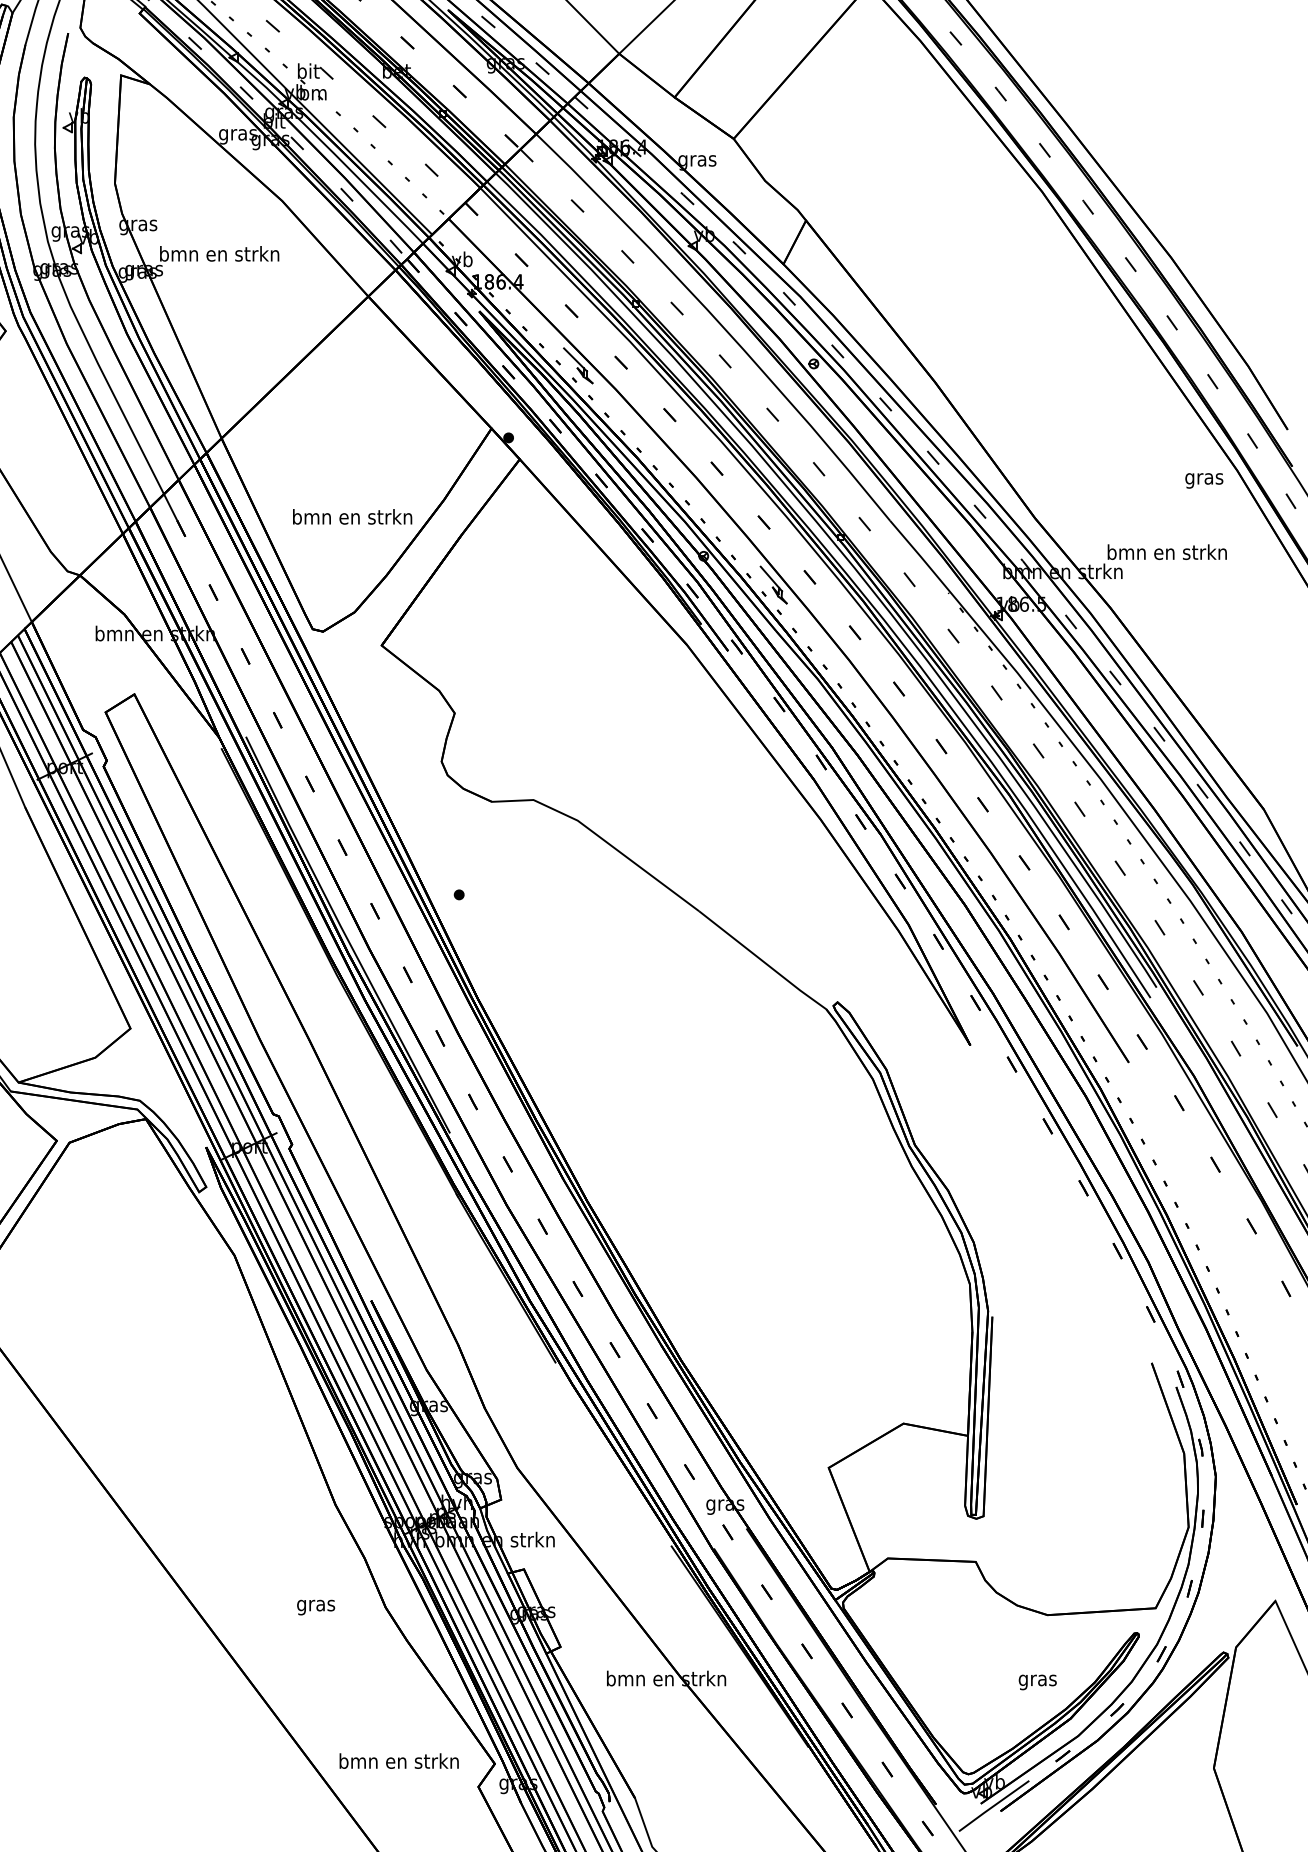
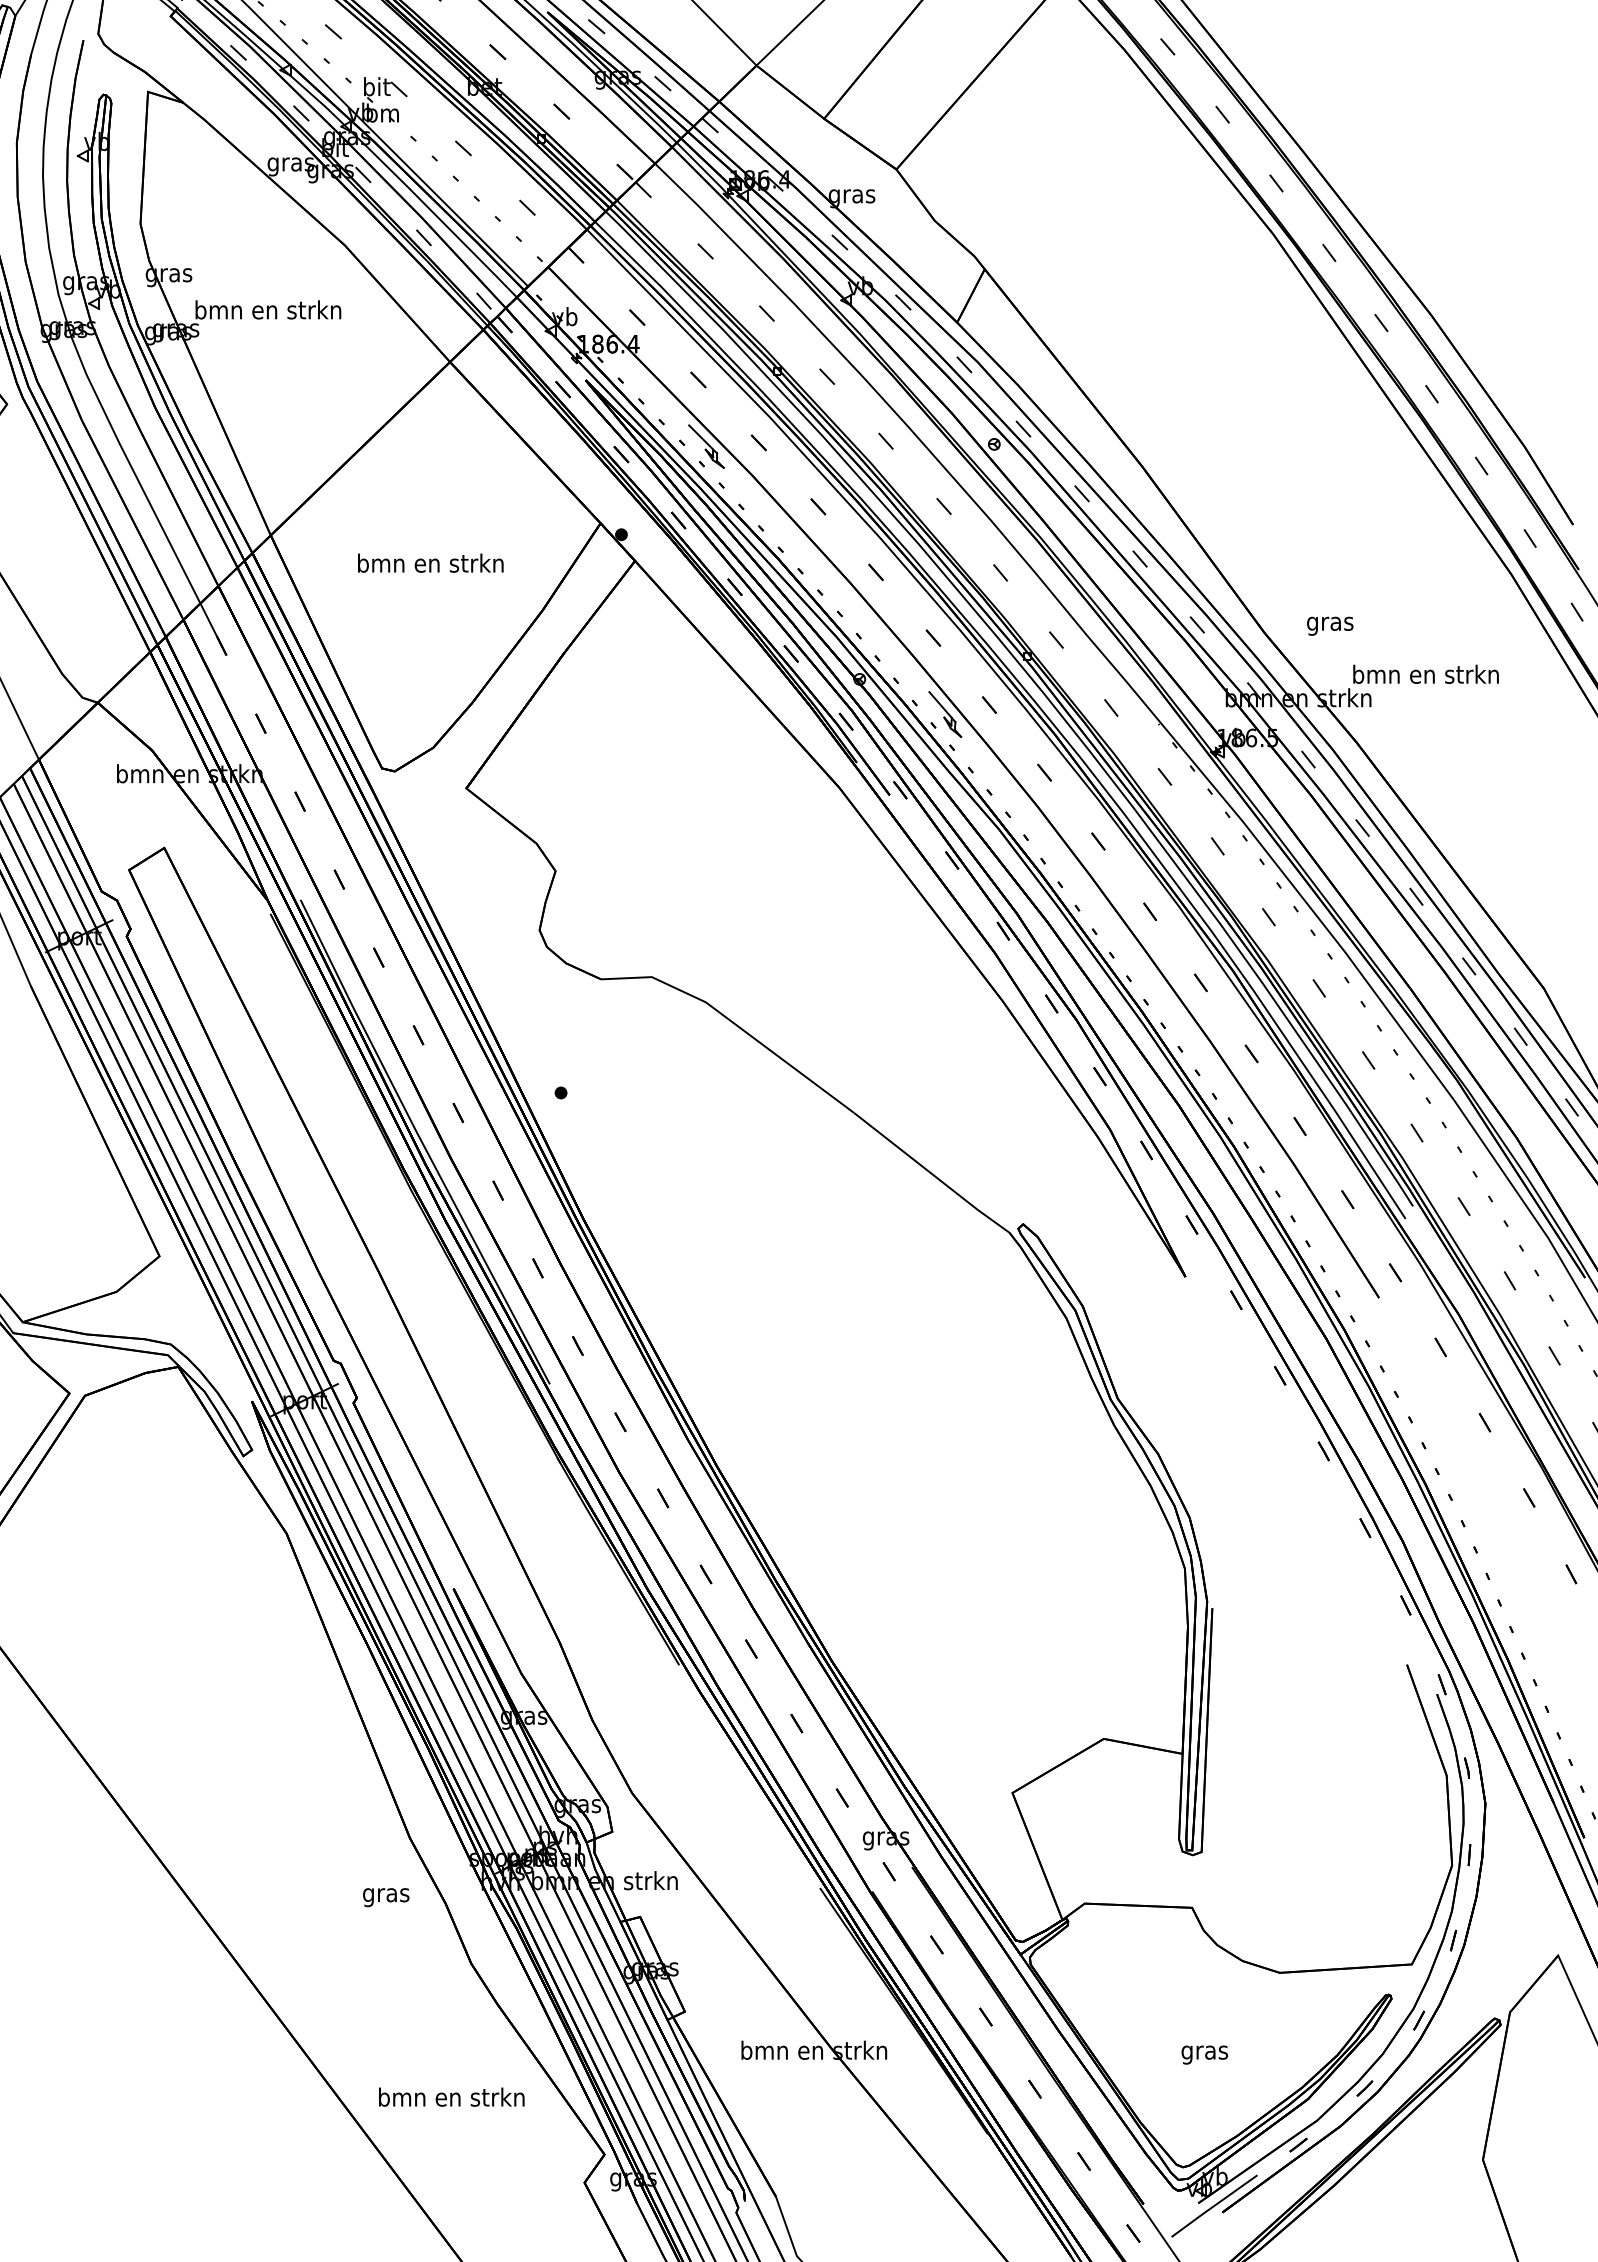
text: (1204, 480) -> (1330, 625), moved
text: (352, 516) -> (430, 562), moved
text: (316, 1607) -> (386, 1897), moved
text: (1037, 1681) -> (1204, 2054), moved
text: (399, 1760) -> (451, 2096), moved

